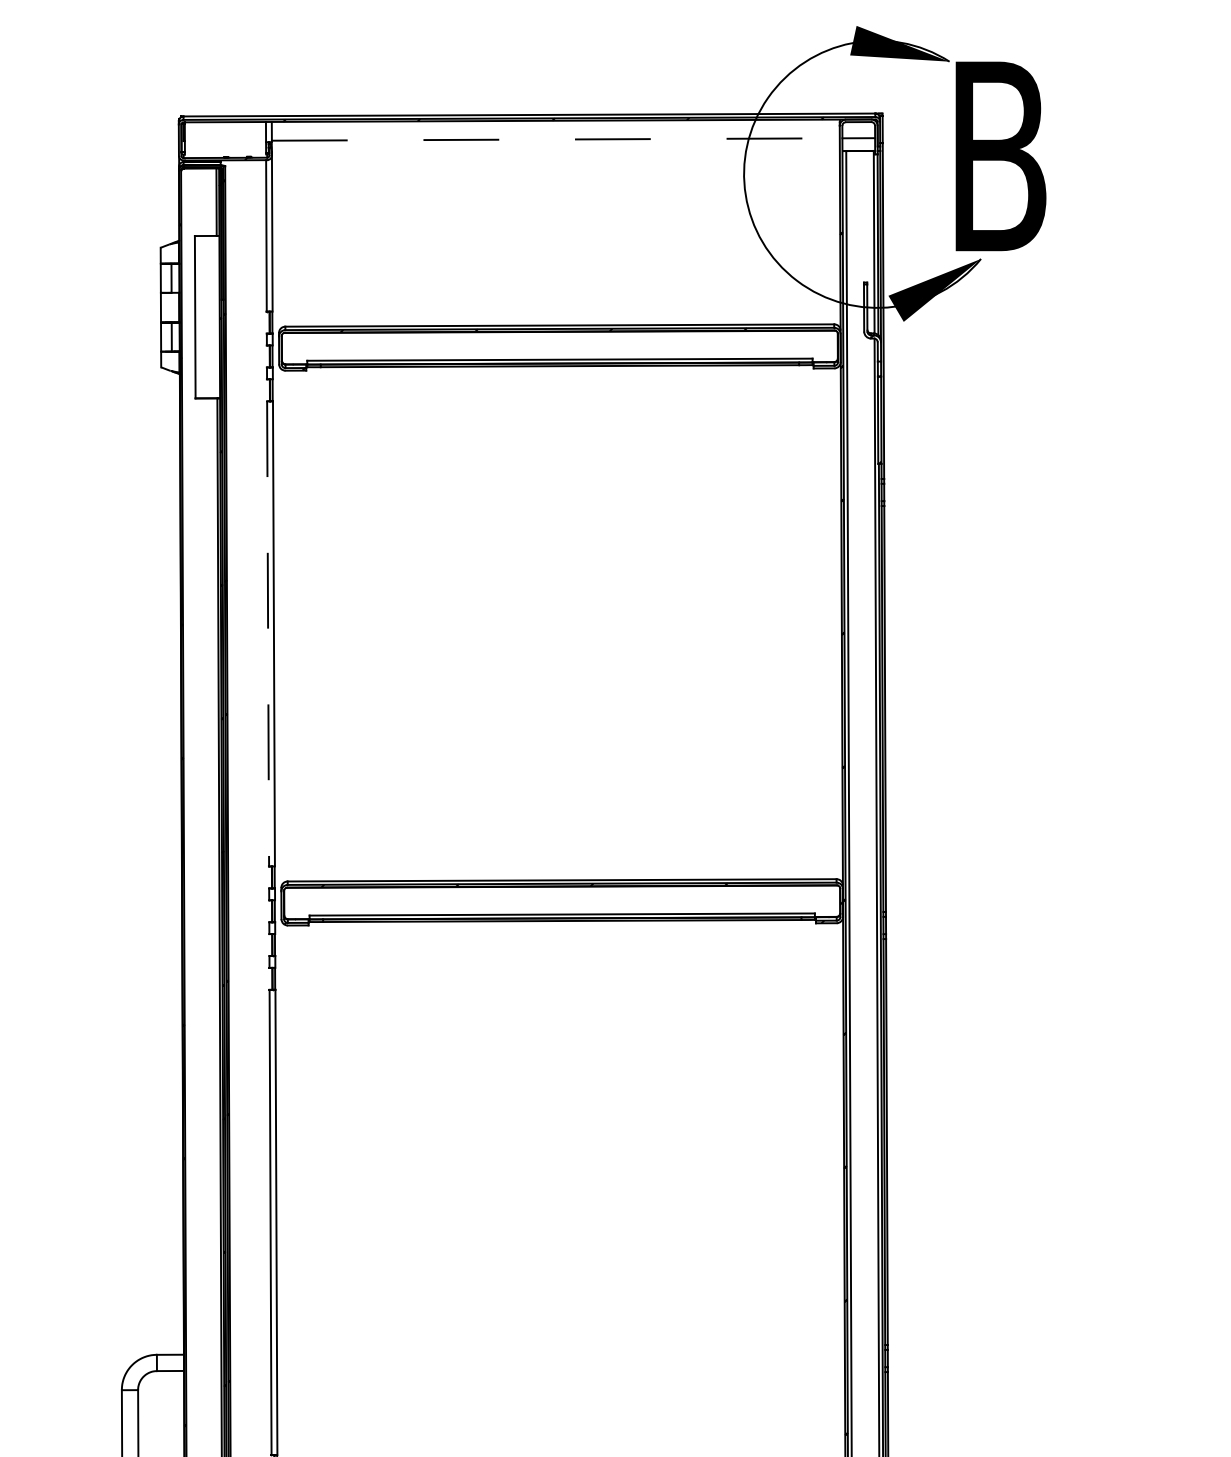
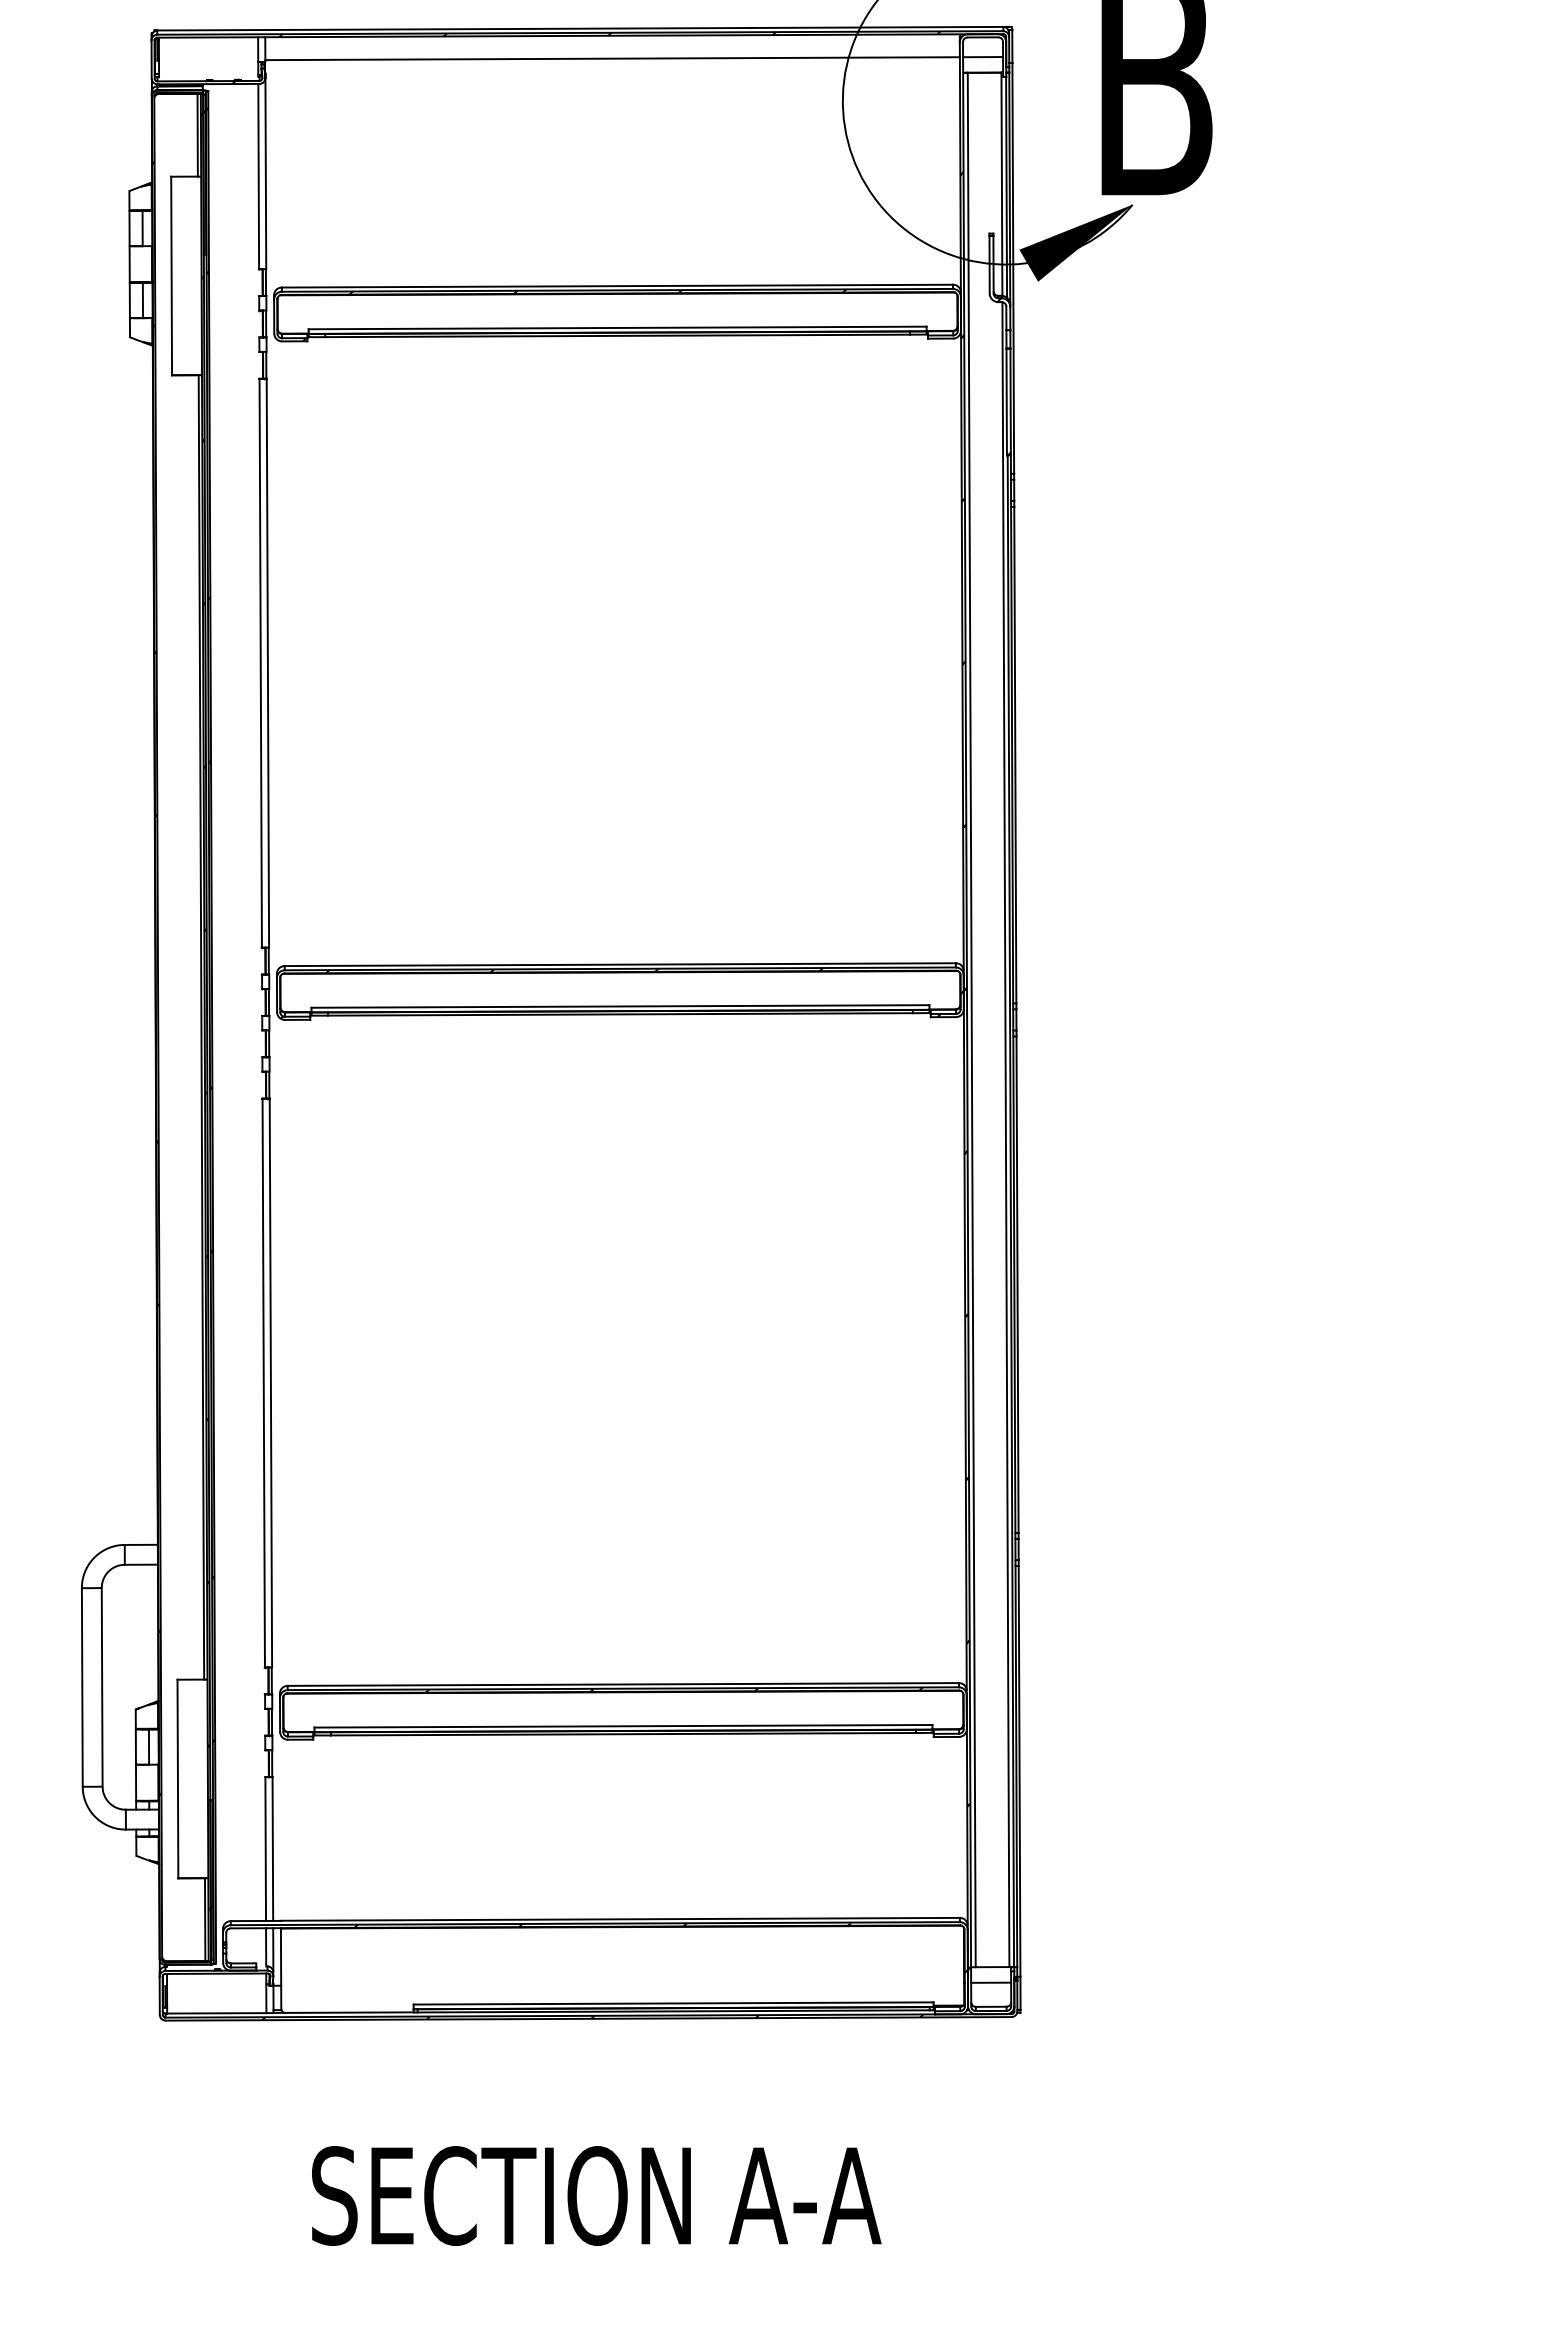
line: (556, 139) -> (613, 58), dashed -> solid
line: (267, 634) -> (260, 663), dashed -> solid

